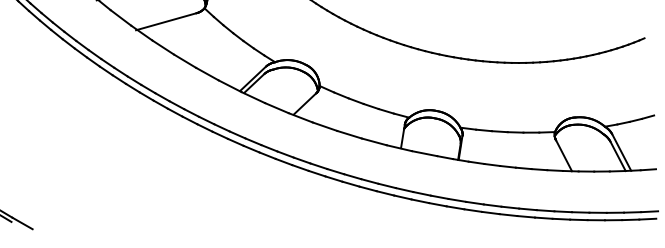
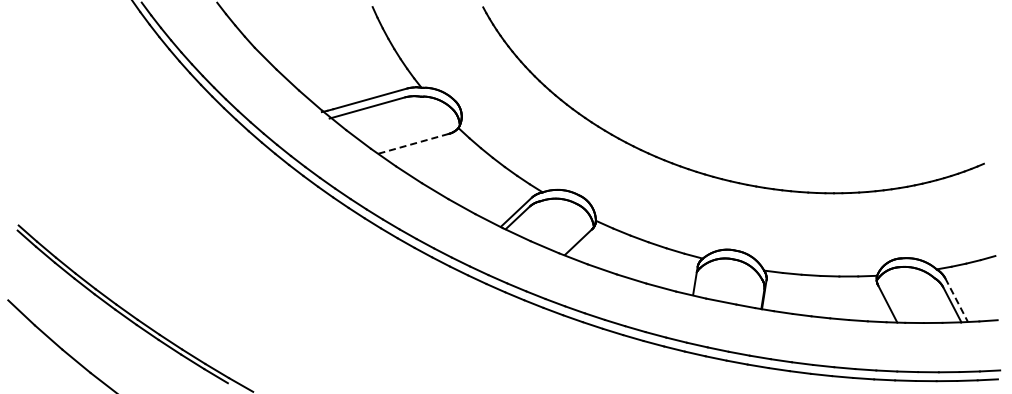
line: (166, 22) -> (412, 144), solid -> dashed
line: (621, 152) -> (956, 300), solid -> dashed

